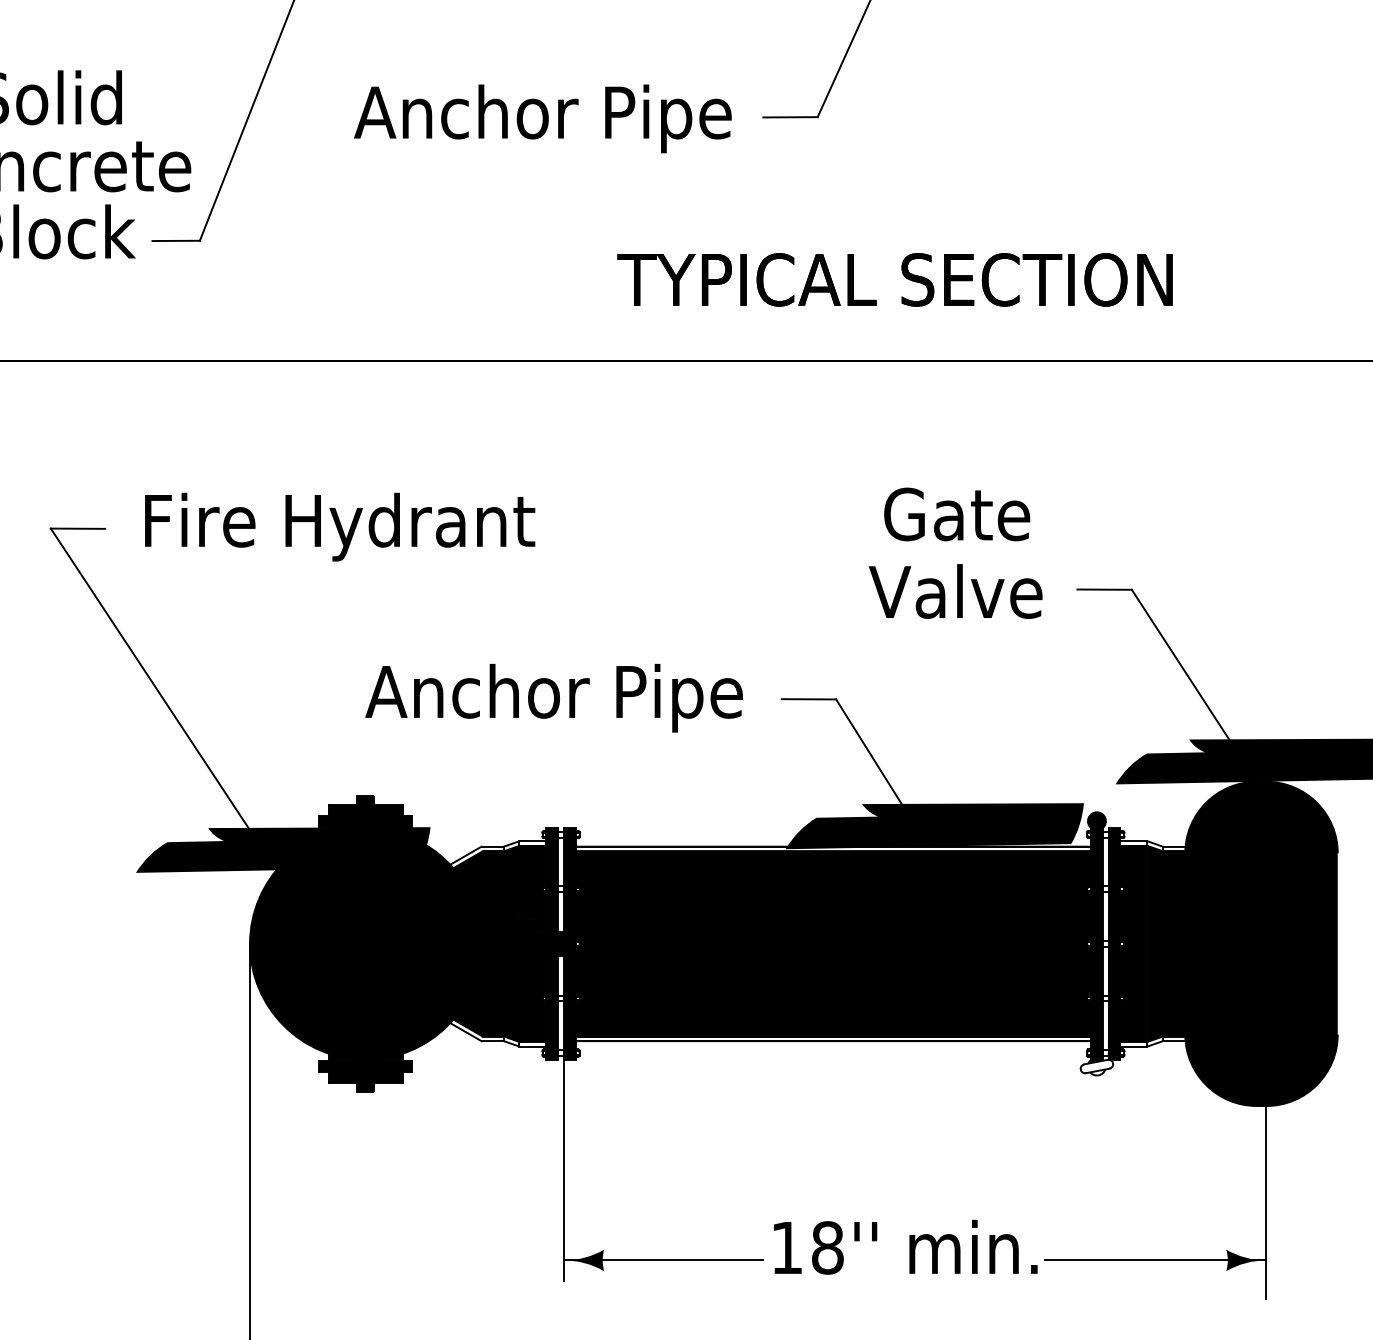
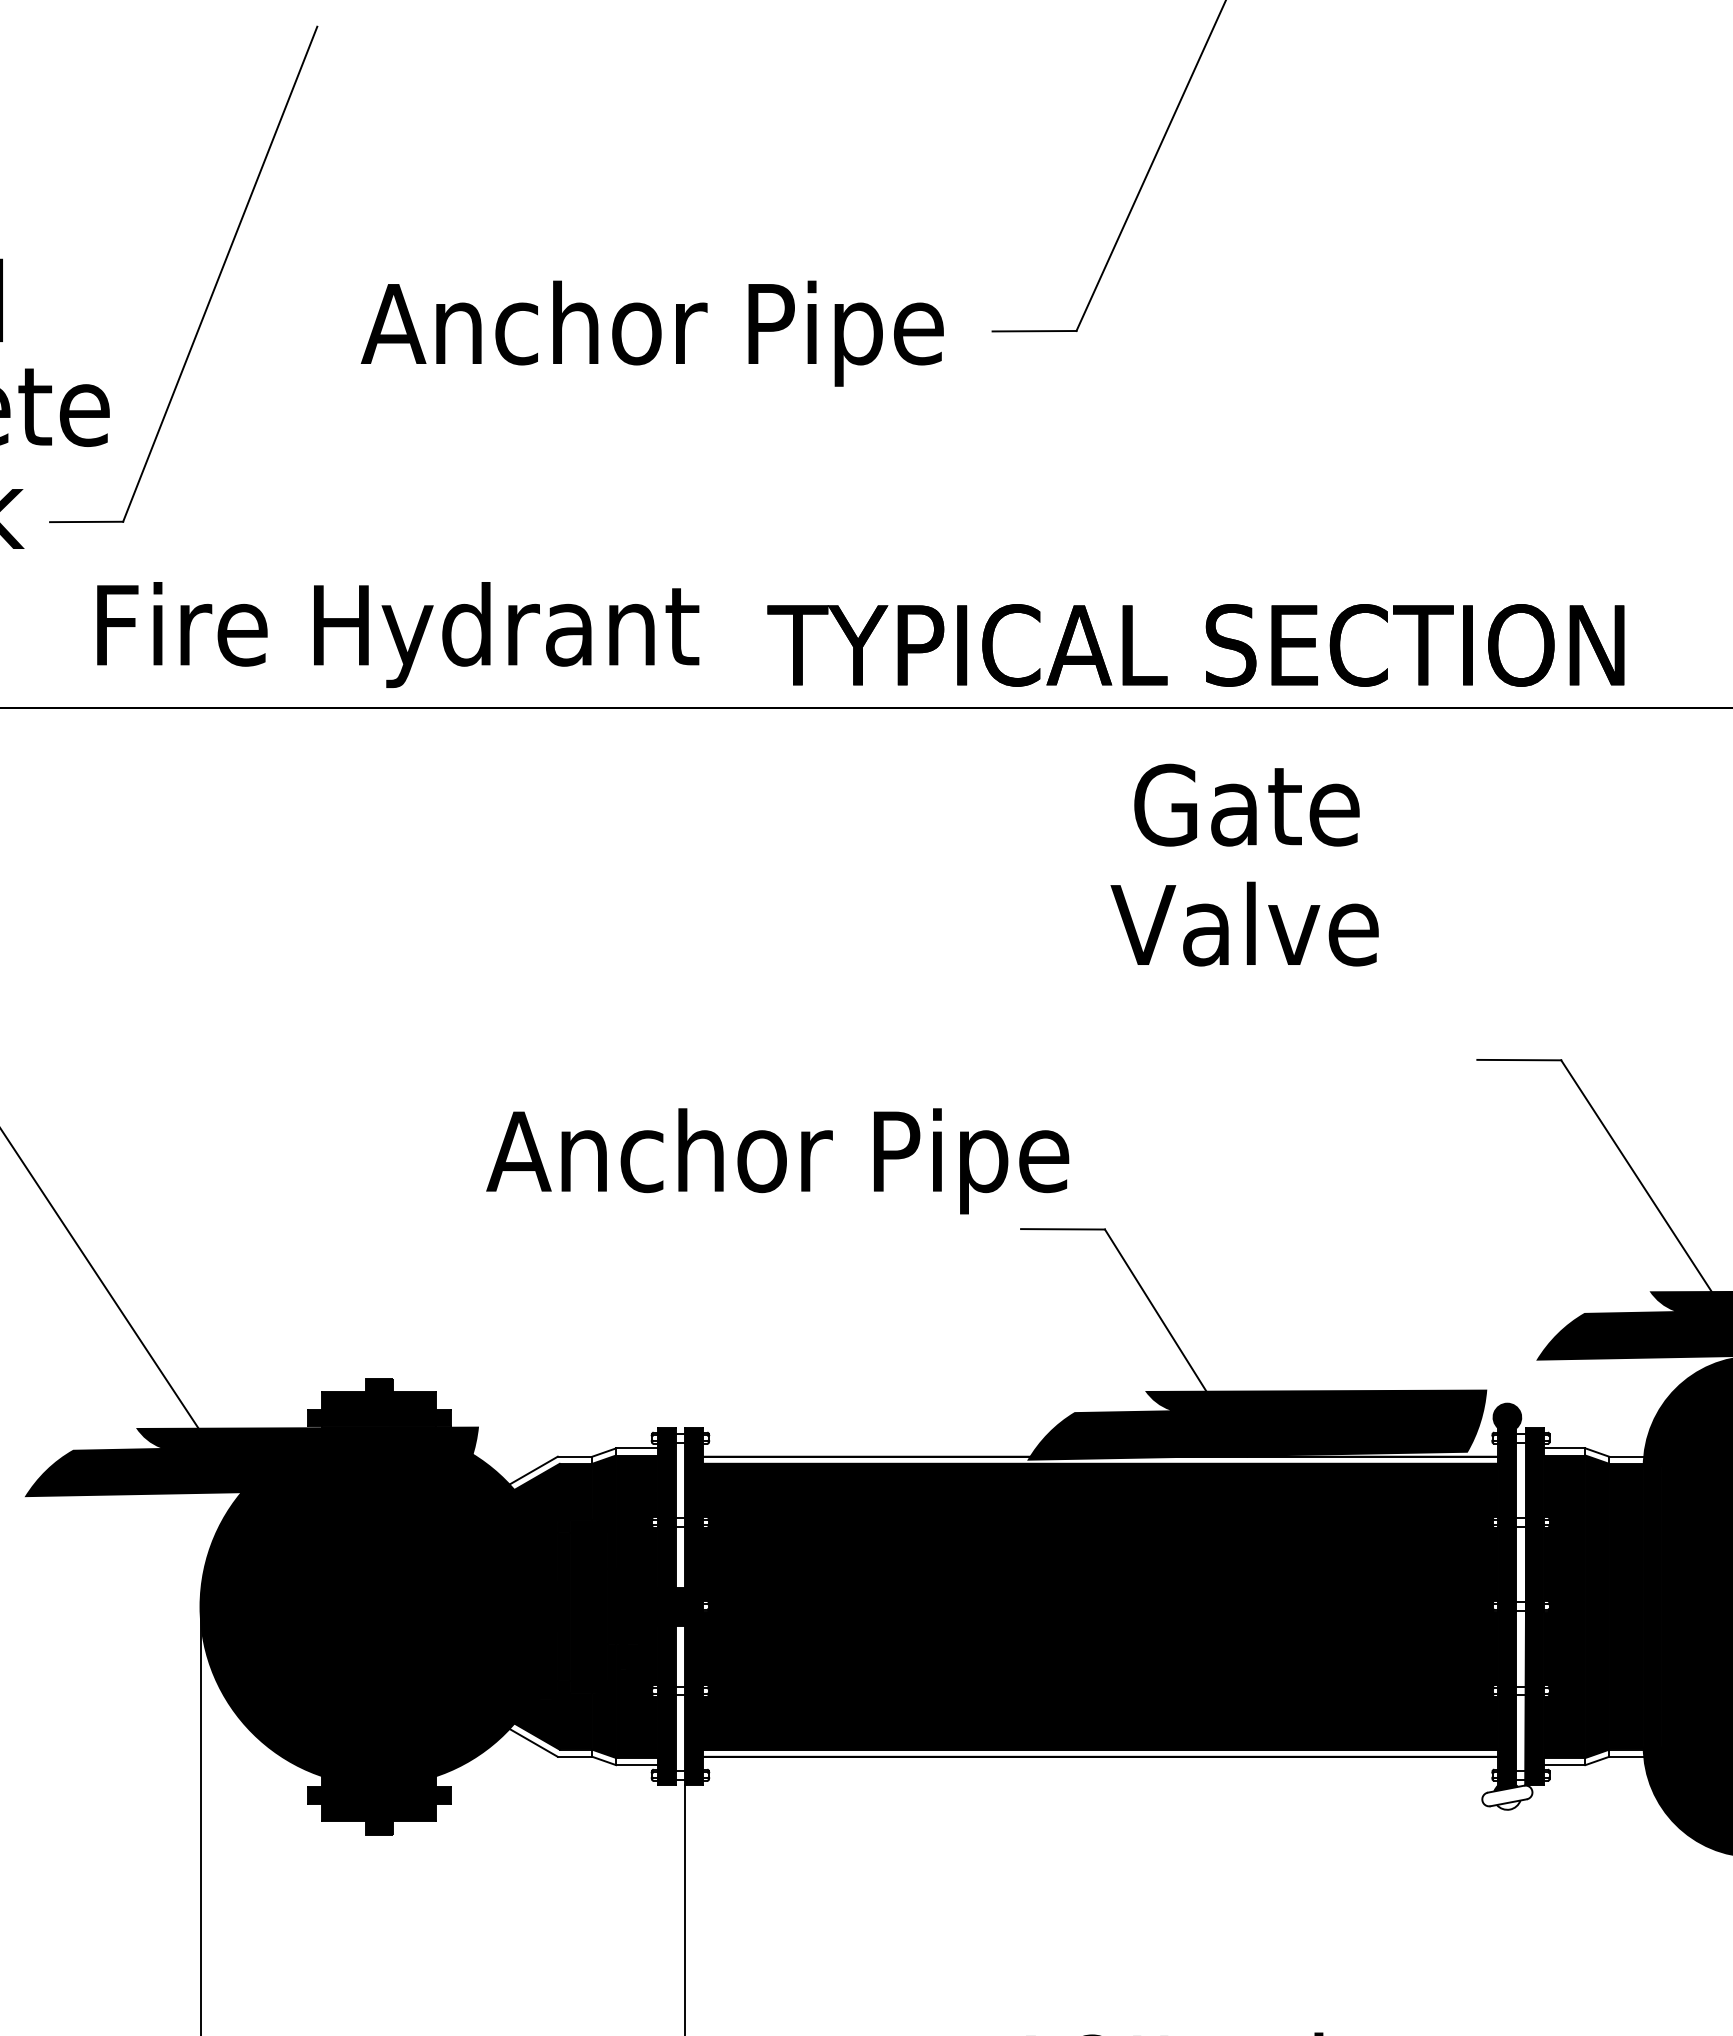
text: (894, 279) -> (1195, 644), moved
text: (340, 526) -> (398, 633), moved
text: (955, 552) -> (1244, 863), moved
text: (553, 698) -> (776, 1161), moved

